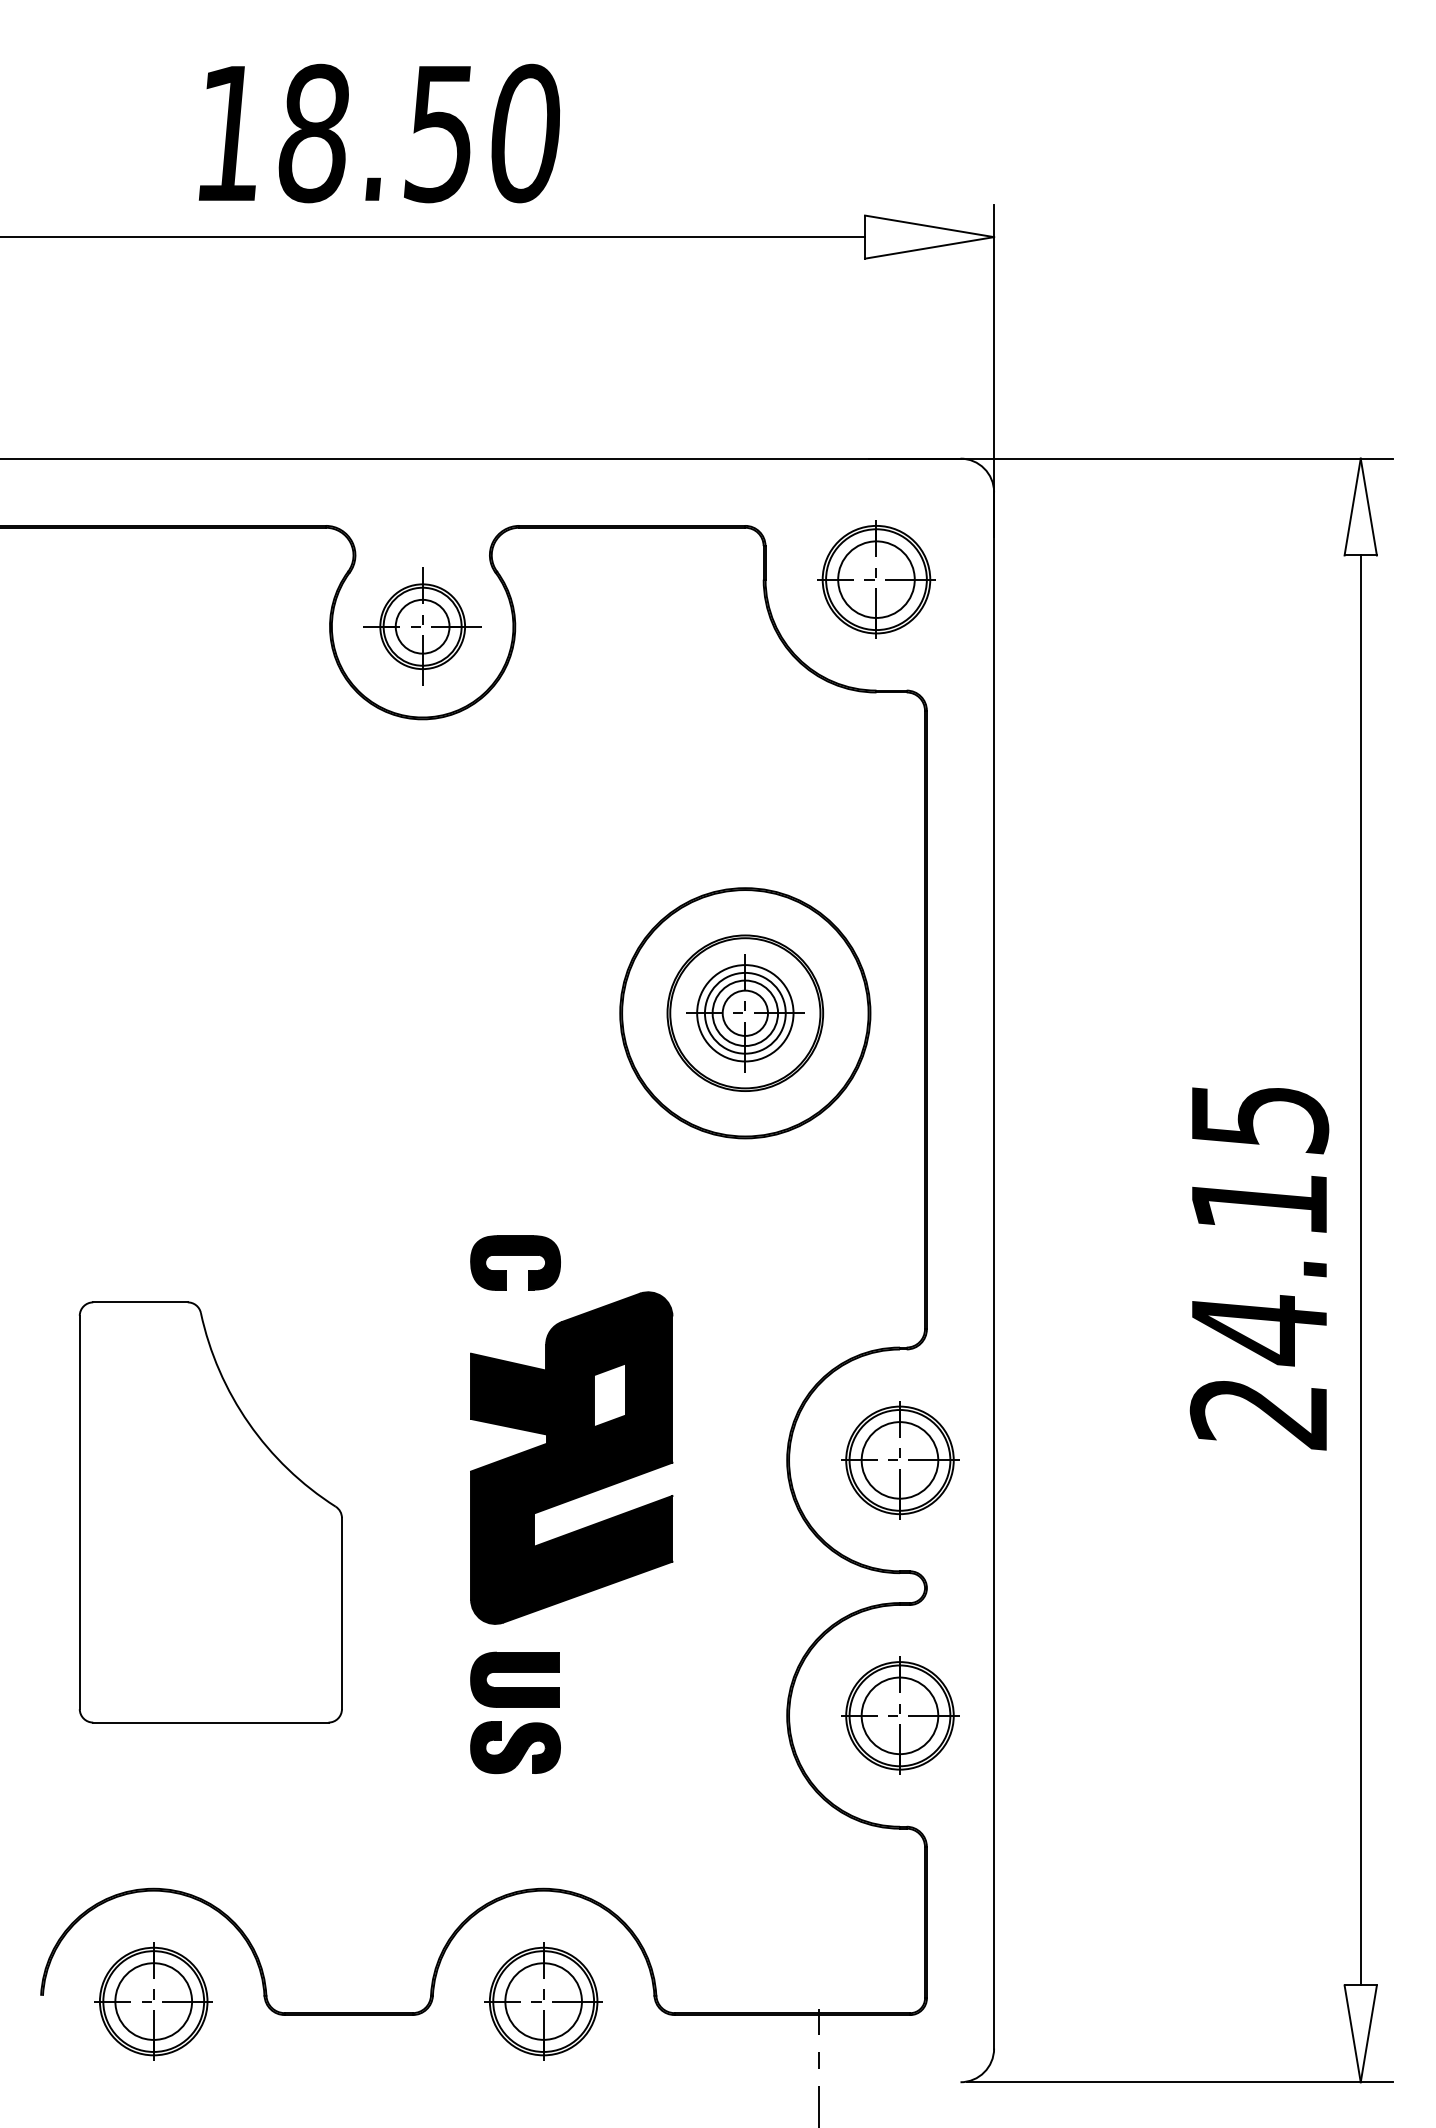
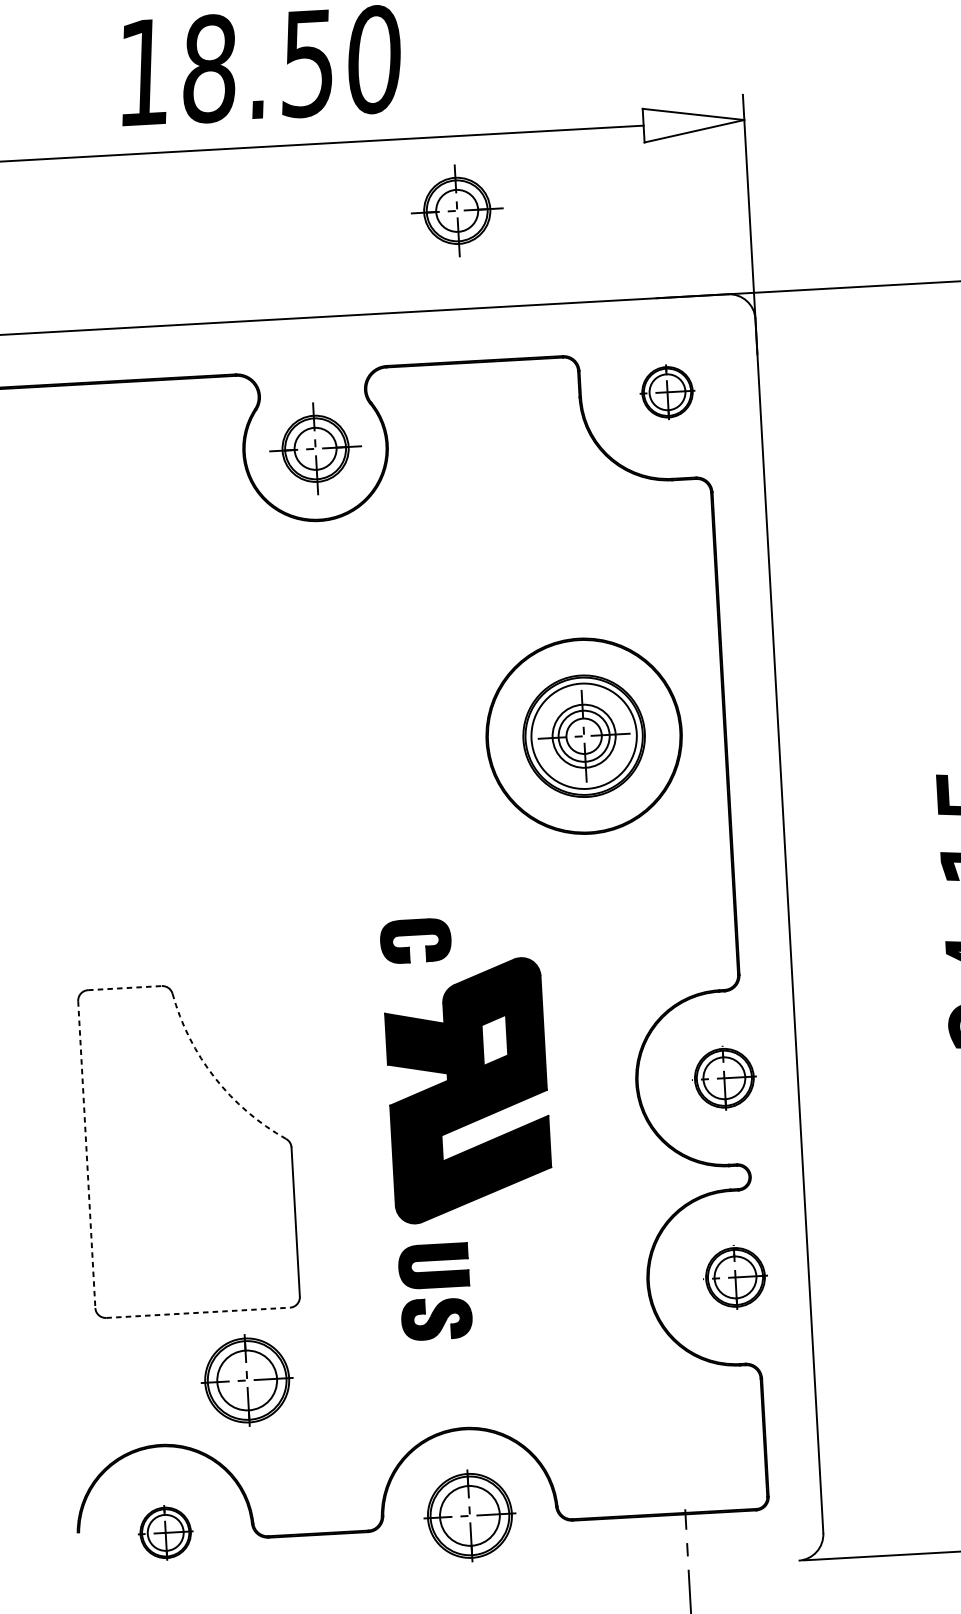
part: (620, 332) -> (457, 210), added
part: (876, 579) -> (667, 392), size x0.6
circle: (745, 1013) -> (584, 736), size x1.4
line: (141, 1302) -> (125, 988), solid -> dashed
arc: (248, 1423) -> (214, 1077), solid -> dashed
part: (900, 1460) -> (724, 1078), size x0.7
line: (79, 1512) -> (86, 1154), solid -> dashed
part: (900, 1715) -> (735, 1277), size x0.7
line: (210, 1722) -> (197, 1312), solid -> dashed
part: (268, 1812) -> (247, 1380), added
part: (153, 2001) -> (165, 1532), size x0.6

